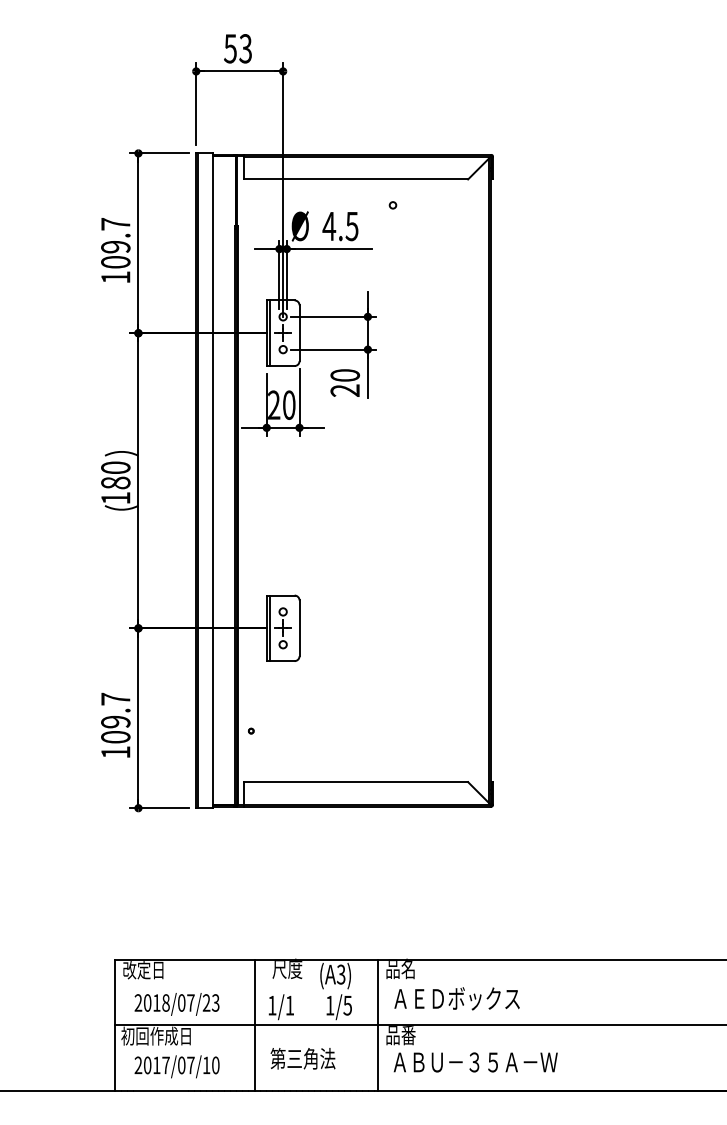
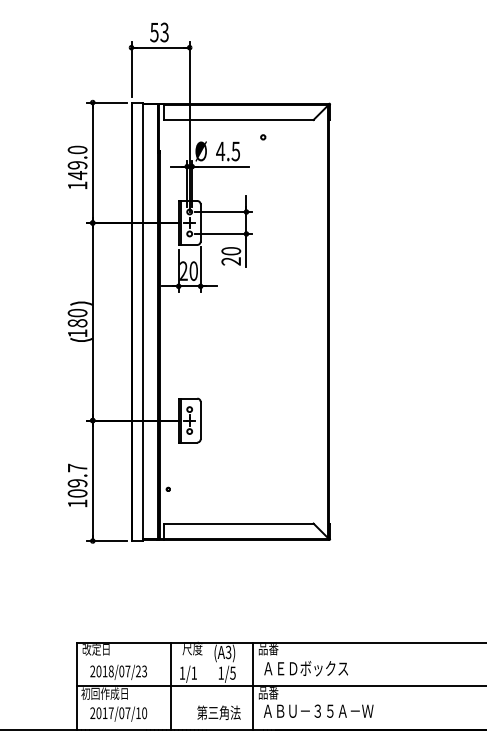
text: (115, 242) -> (77, 162), 109.7 -> 149.0
text: (408, 968) -> (273, 648), 品名 -> 品番
text: (302, 1058) -> (218, 712), moved

